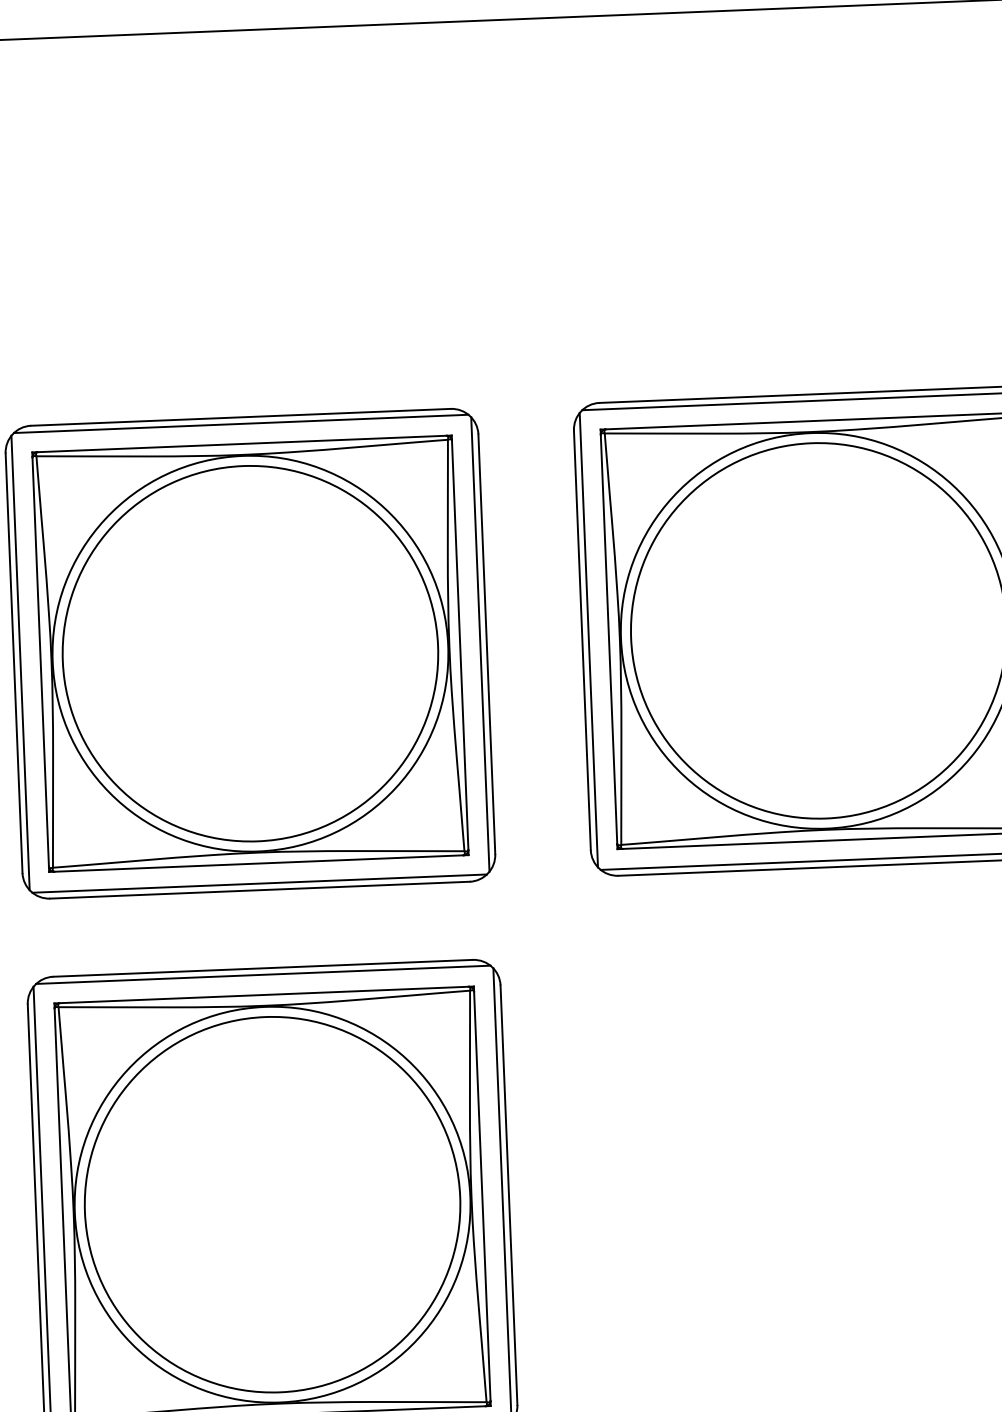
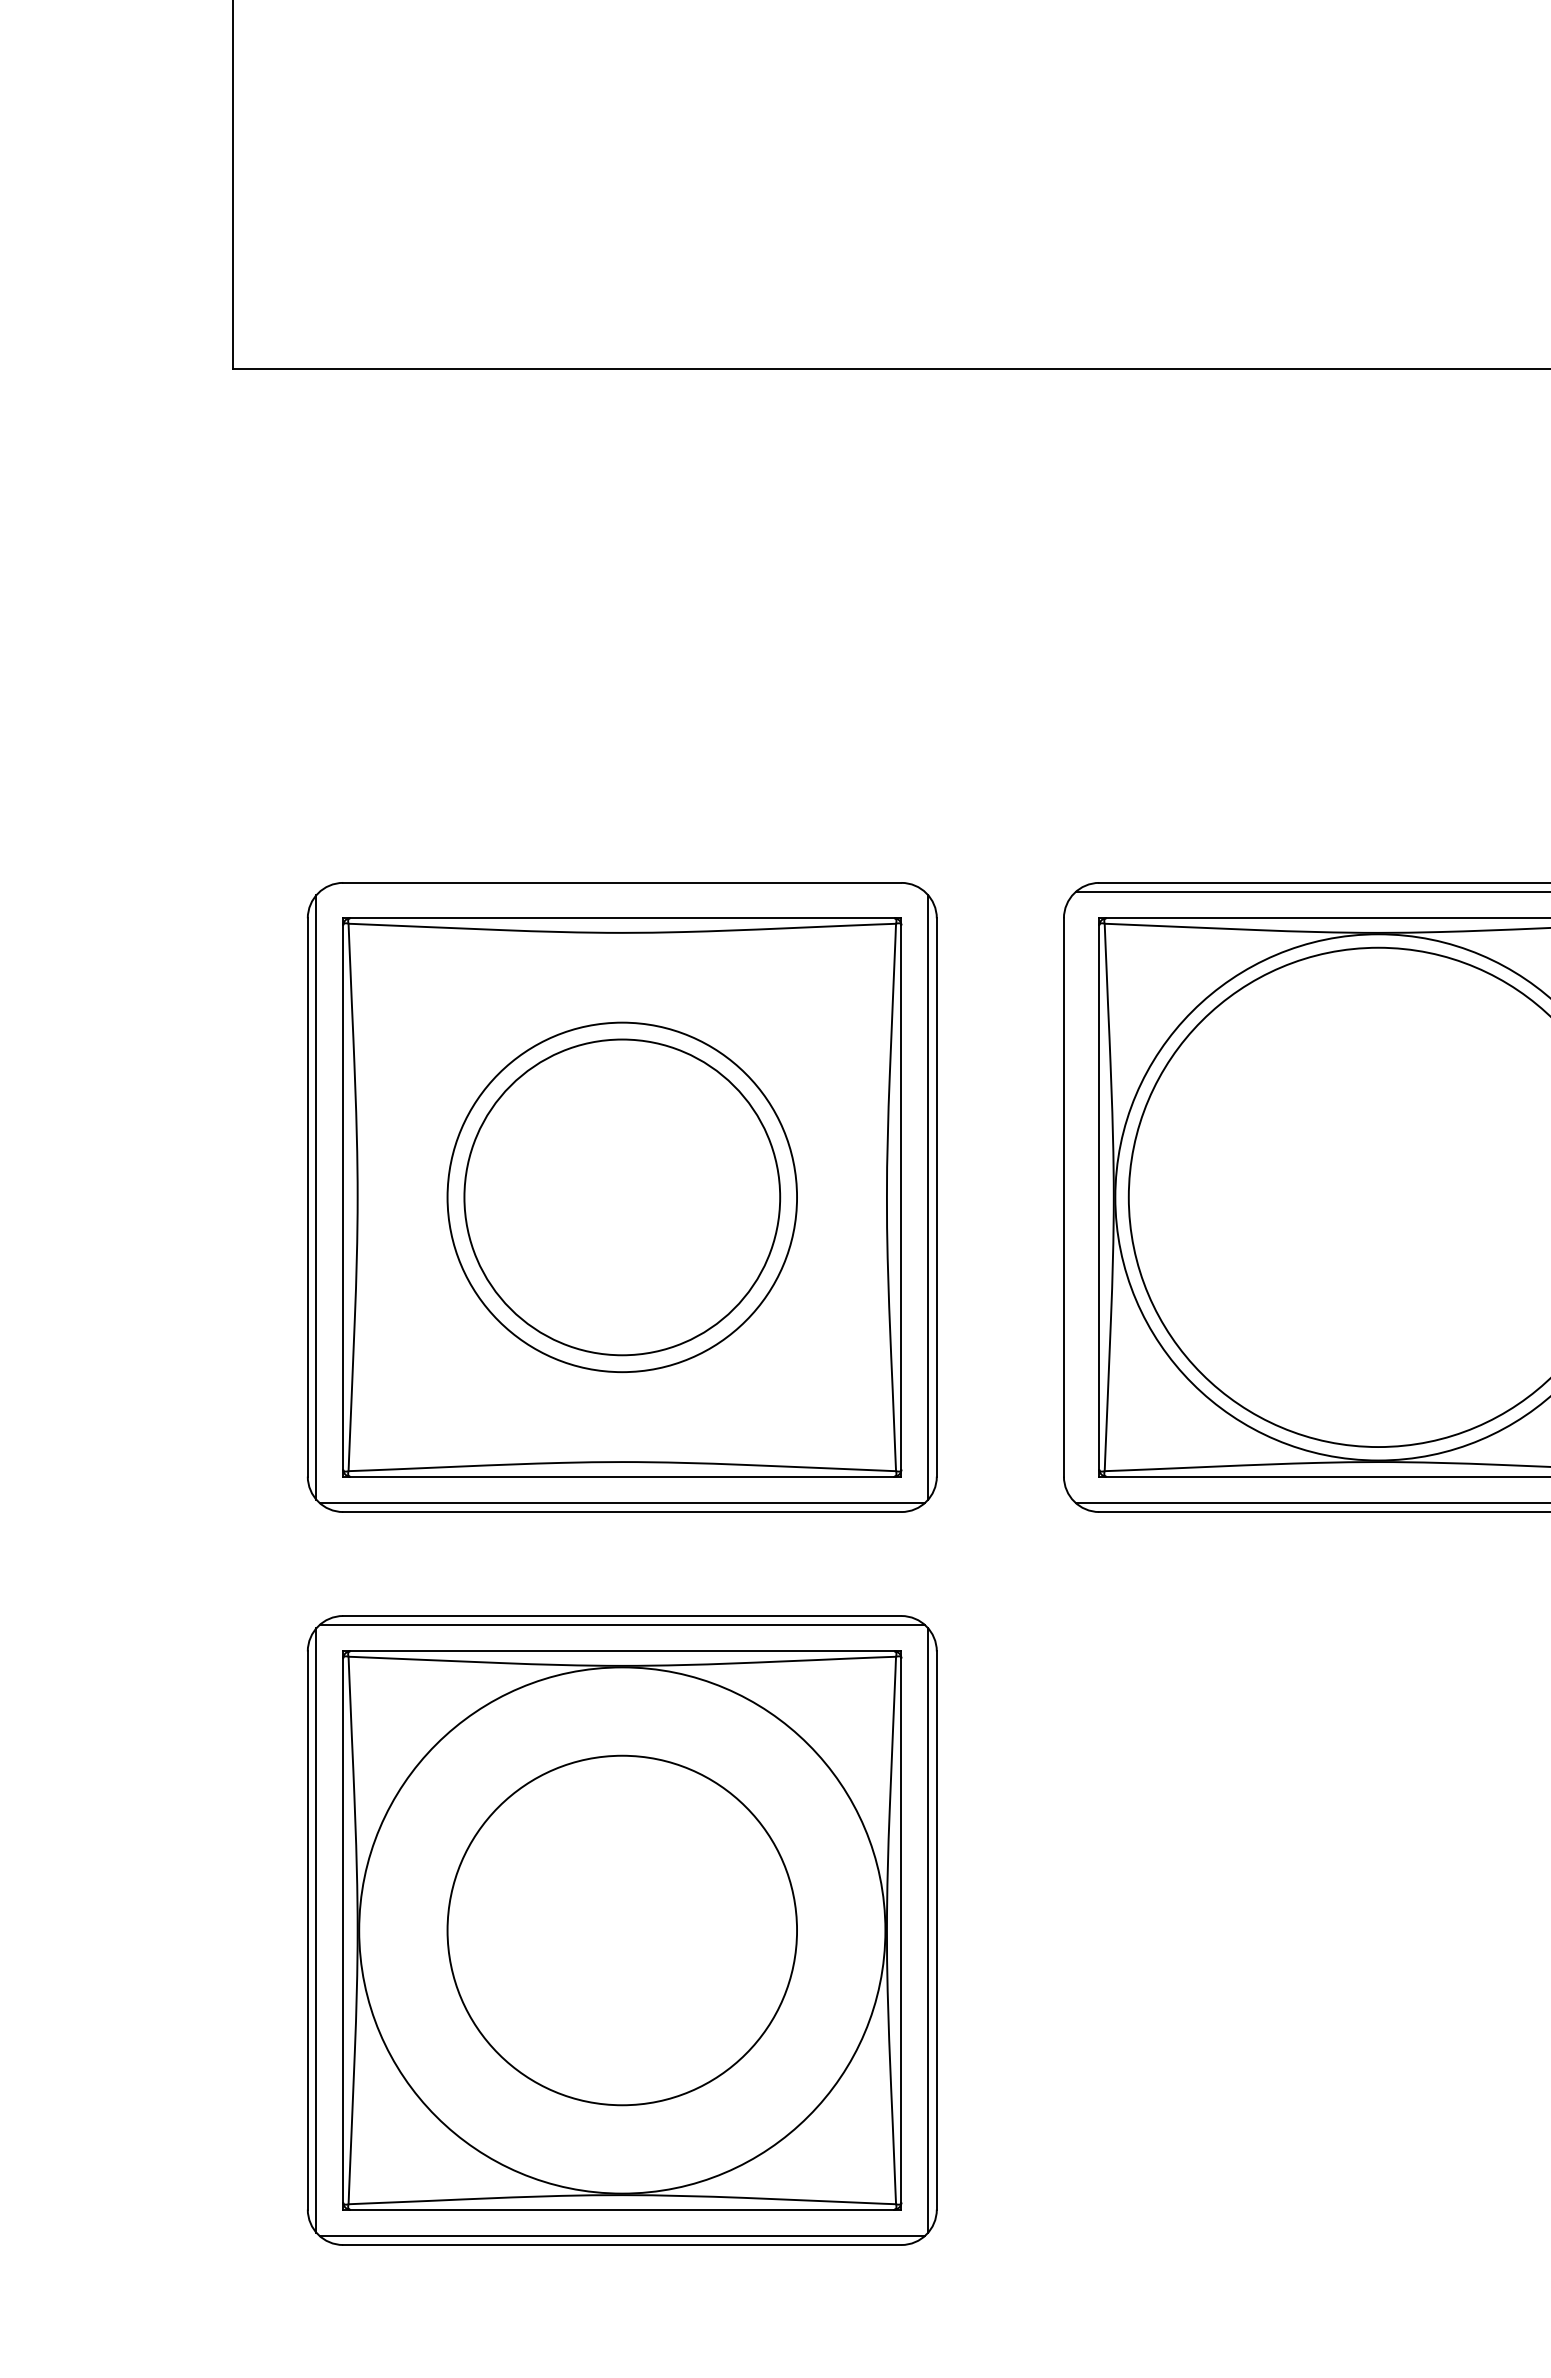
line: (240, 423) -> (621, 891), removed
line: (588, 640) -> (1072, 1197), removed
circle: (249, 653) -> (621, 1197), size x0.7
circle: (250, 653) -> (622, 1197), size x0.6
circle: (271, 1204) -> (621, 1930), size x0.7

